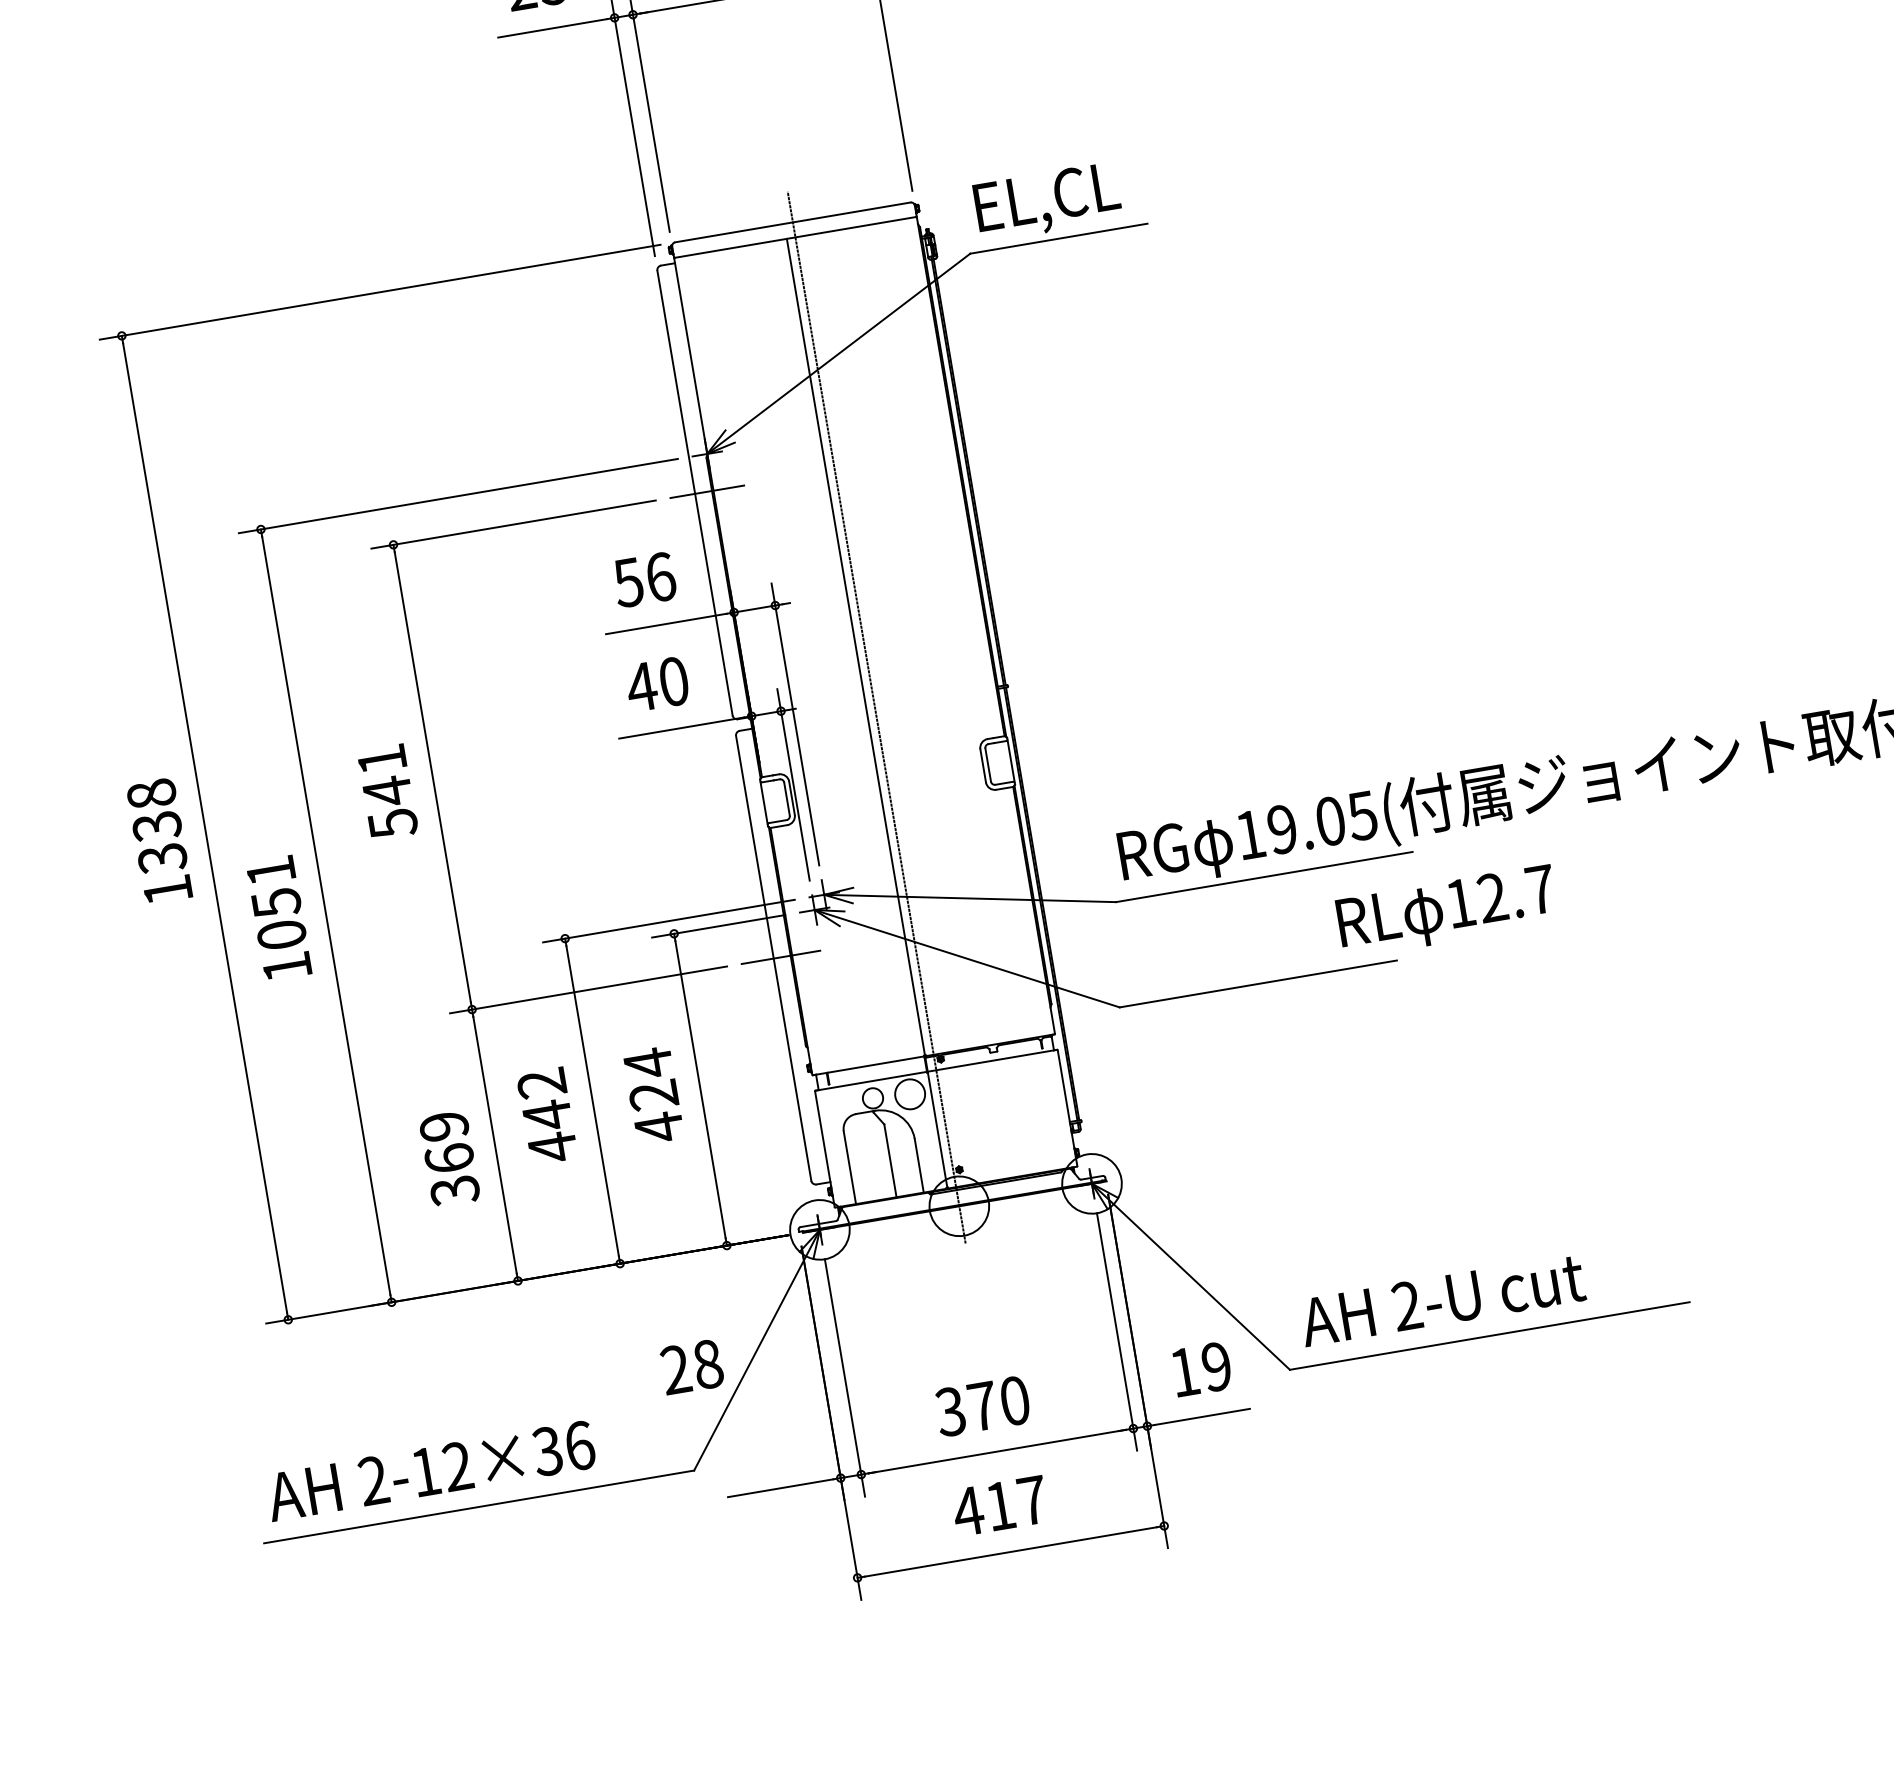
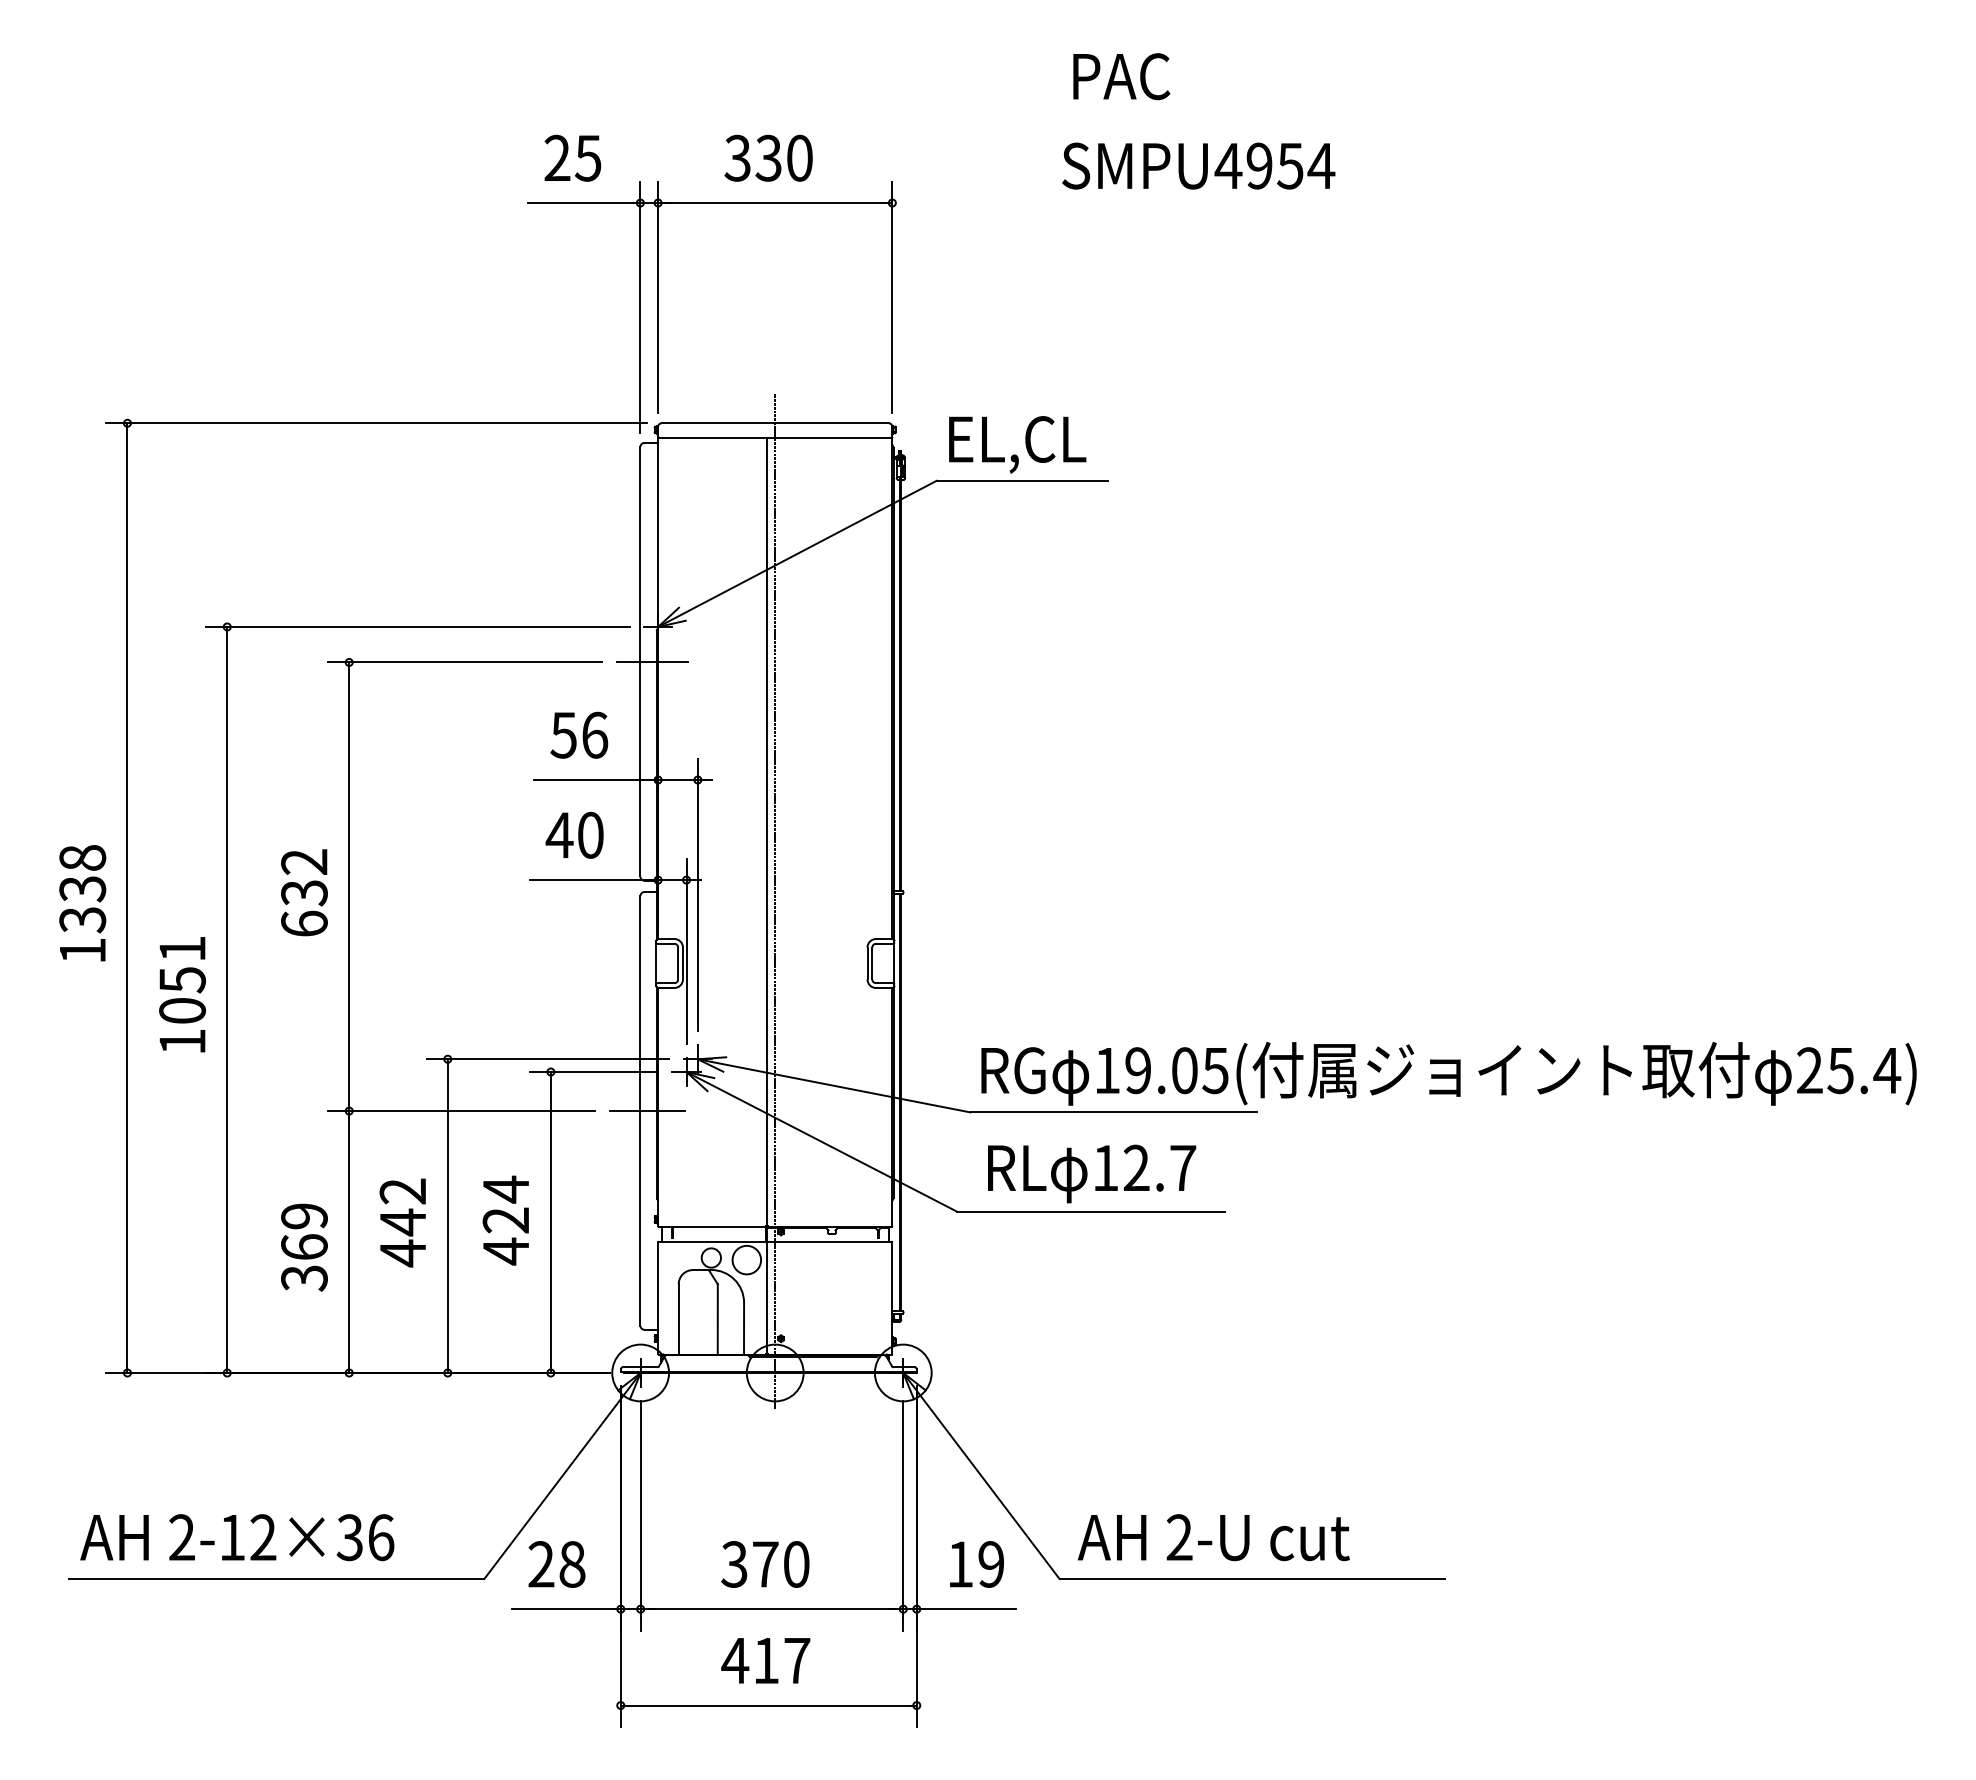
text: (387, 792) -> (304, 893), 541 -> 632
text: (1447, 911) -> (1092, 1173), moved
text: (691, 1367) -> (556, 1564), moved

